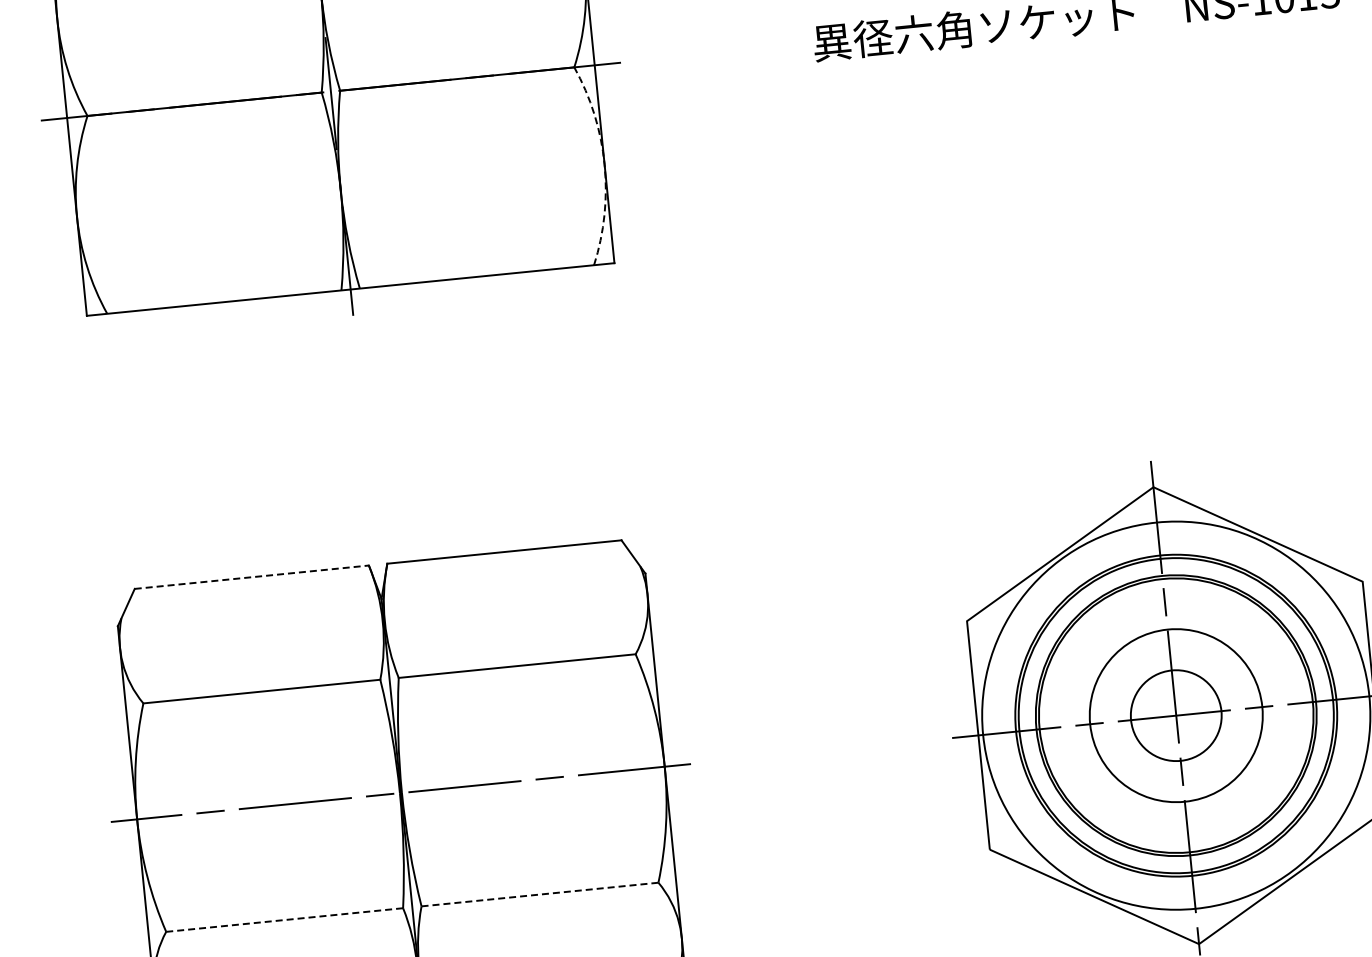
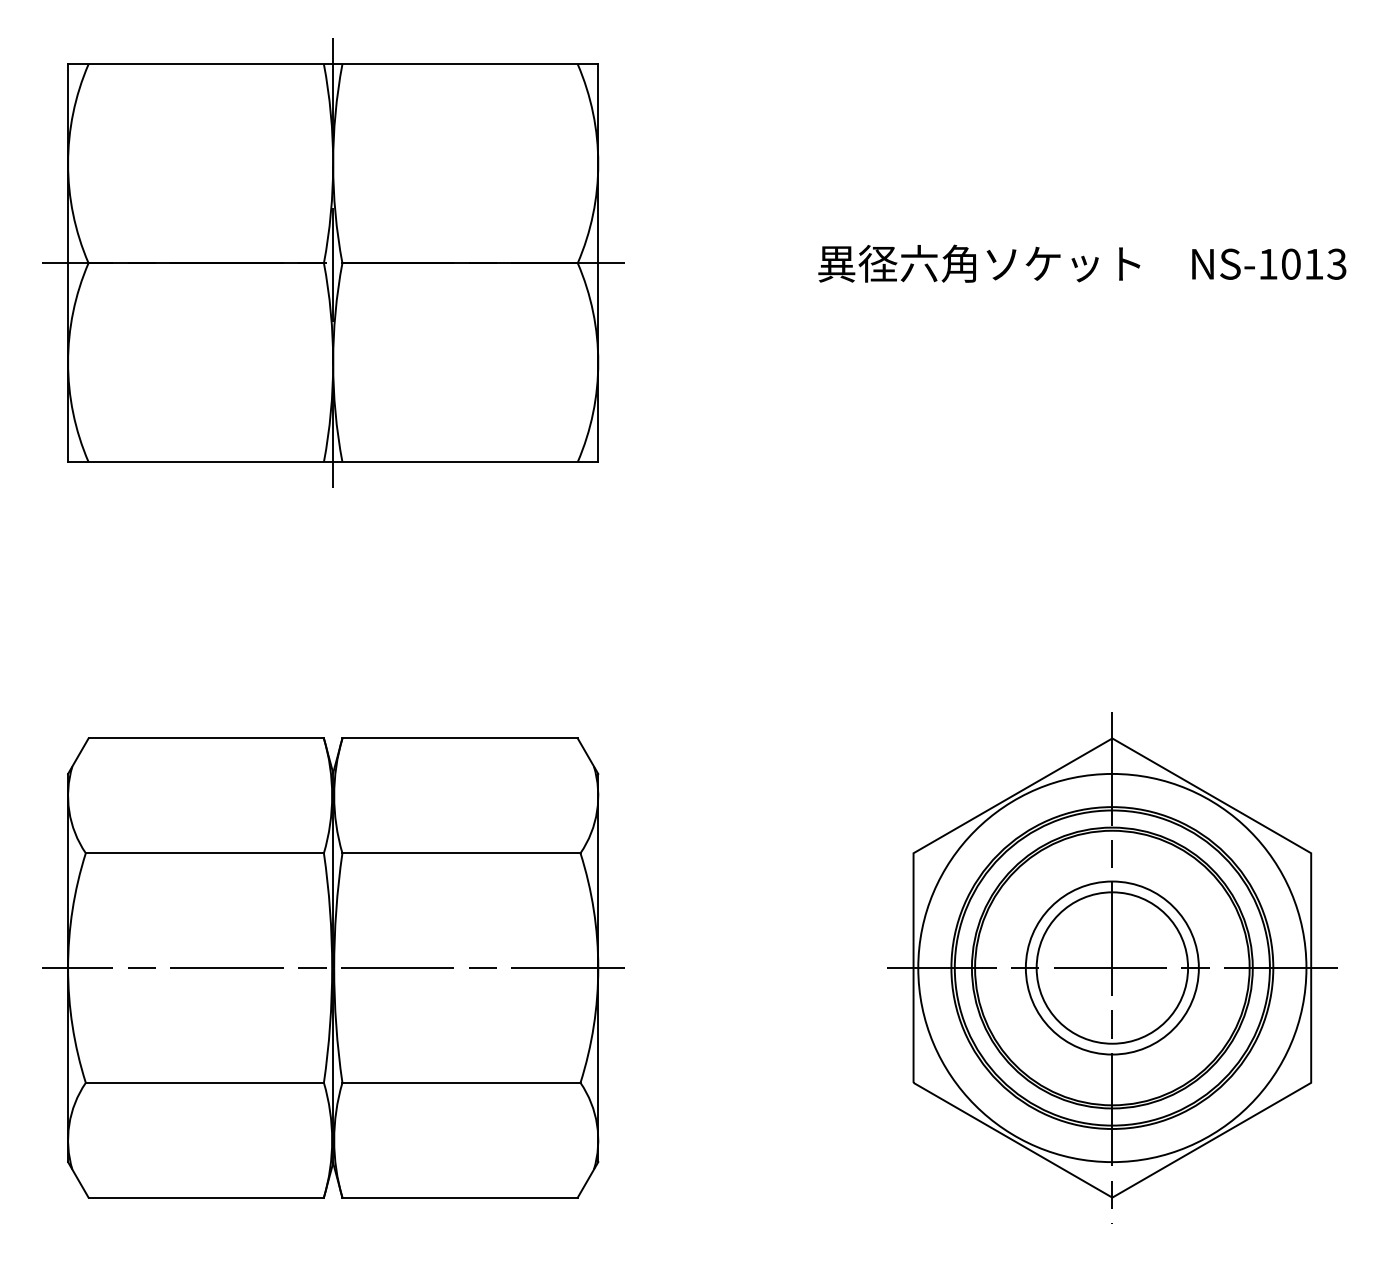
arc: (604, 164) -> (598, 362), dashed -> solid
line: (252, 577) -> (206, 738), dashed -> solid
circle: (1176, 715) -> (1112, 967), size x1.67
line: (539, 894) -> (461, 1082), dashed -> solid
line: (285, 919) -> (205, 1082), dashed -> solid

